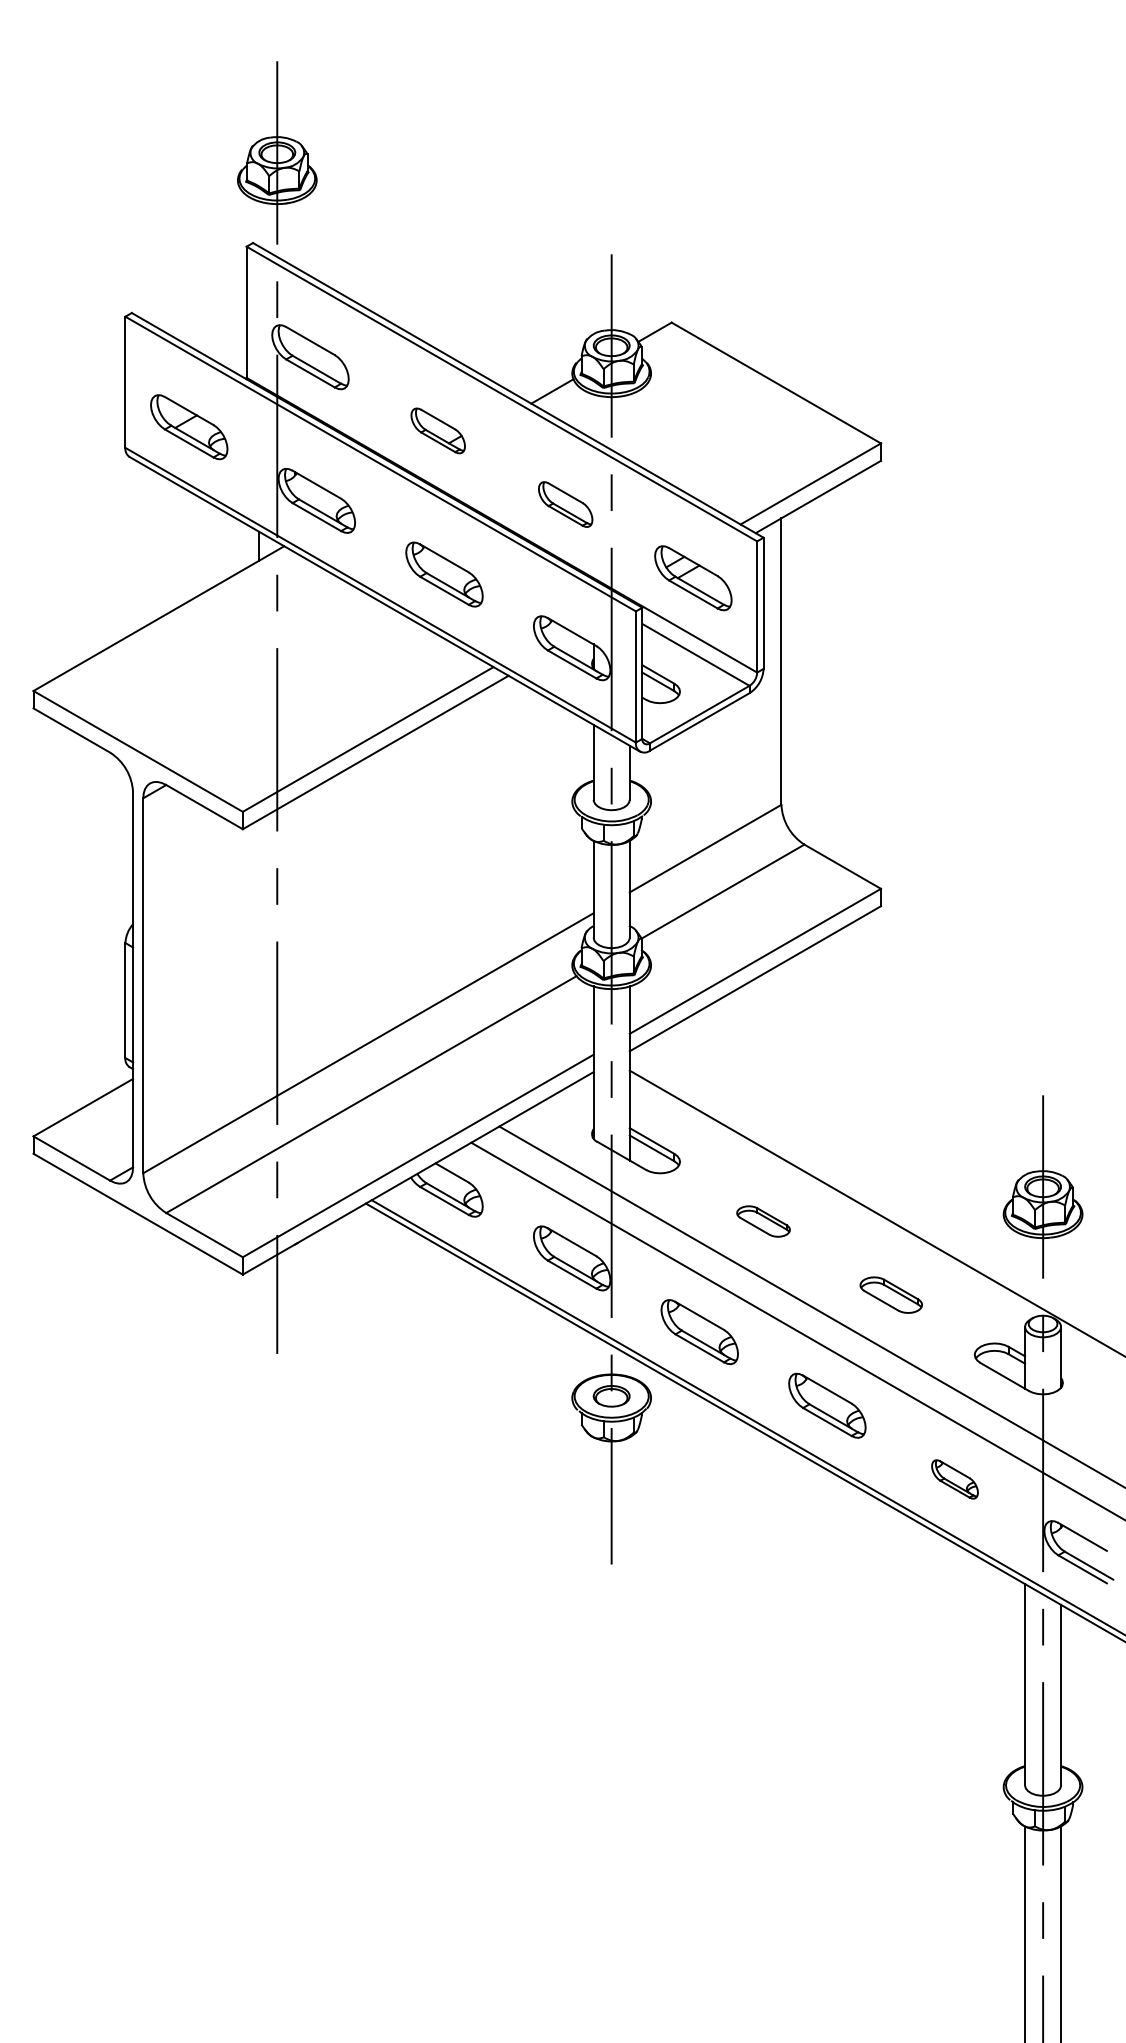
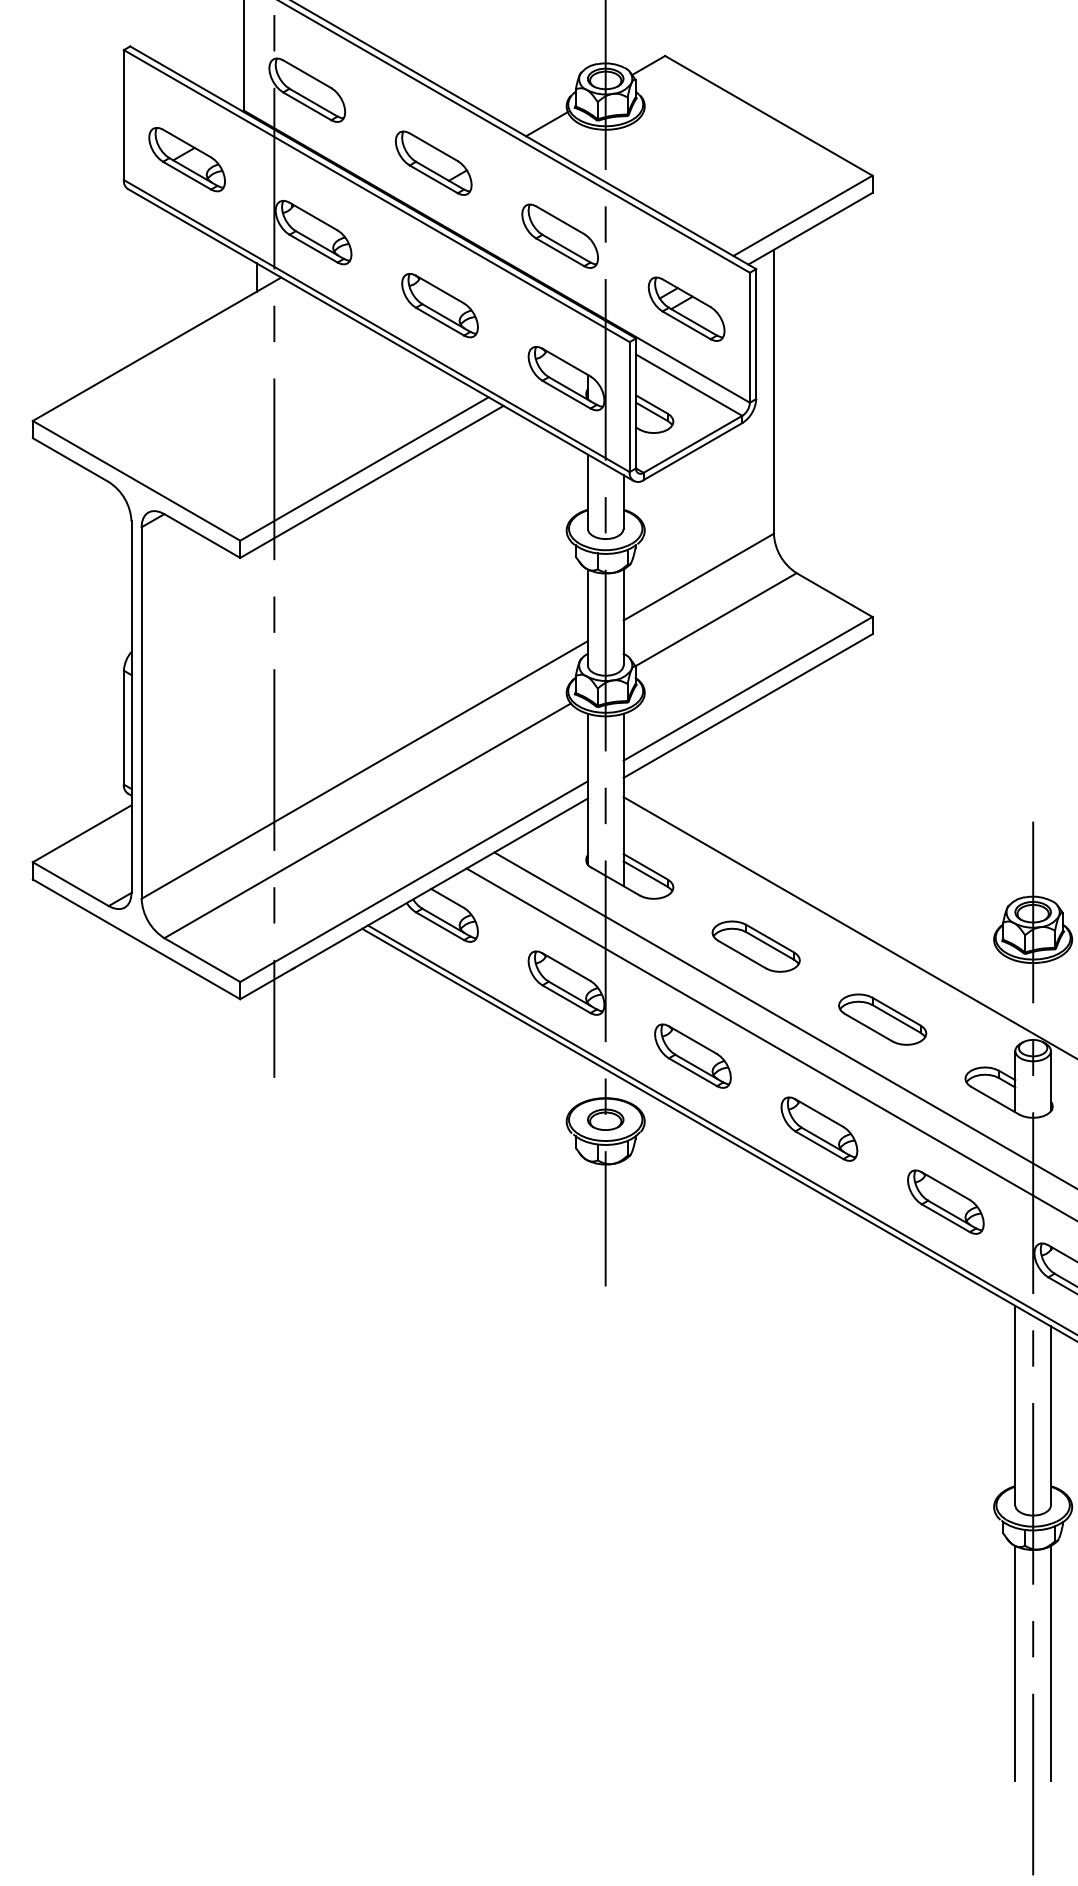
part: (438, 430) -> (434, 162), size x1.43
part: (565, 504) -> (559, 236), size x1.43
part: (763, 1221) -> (756, 946), size x1.67
part: (891, 1294) -> (882, 1018), size x1.43
part: (954, 1479) -> (945, 1202), size x1.67

